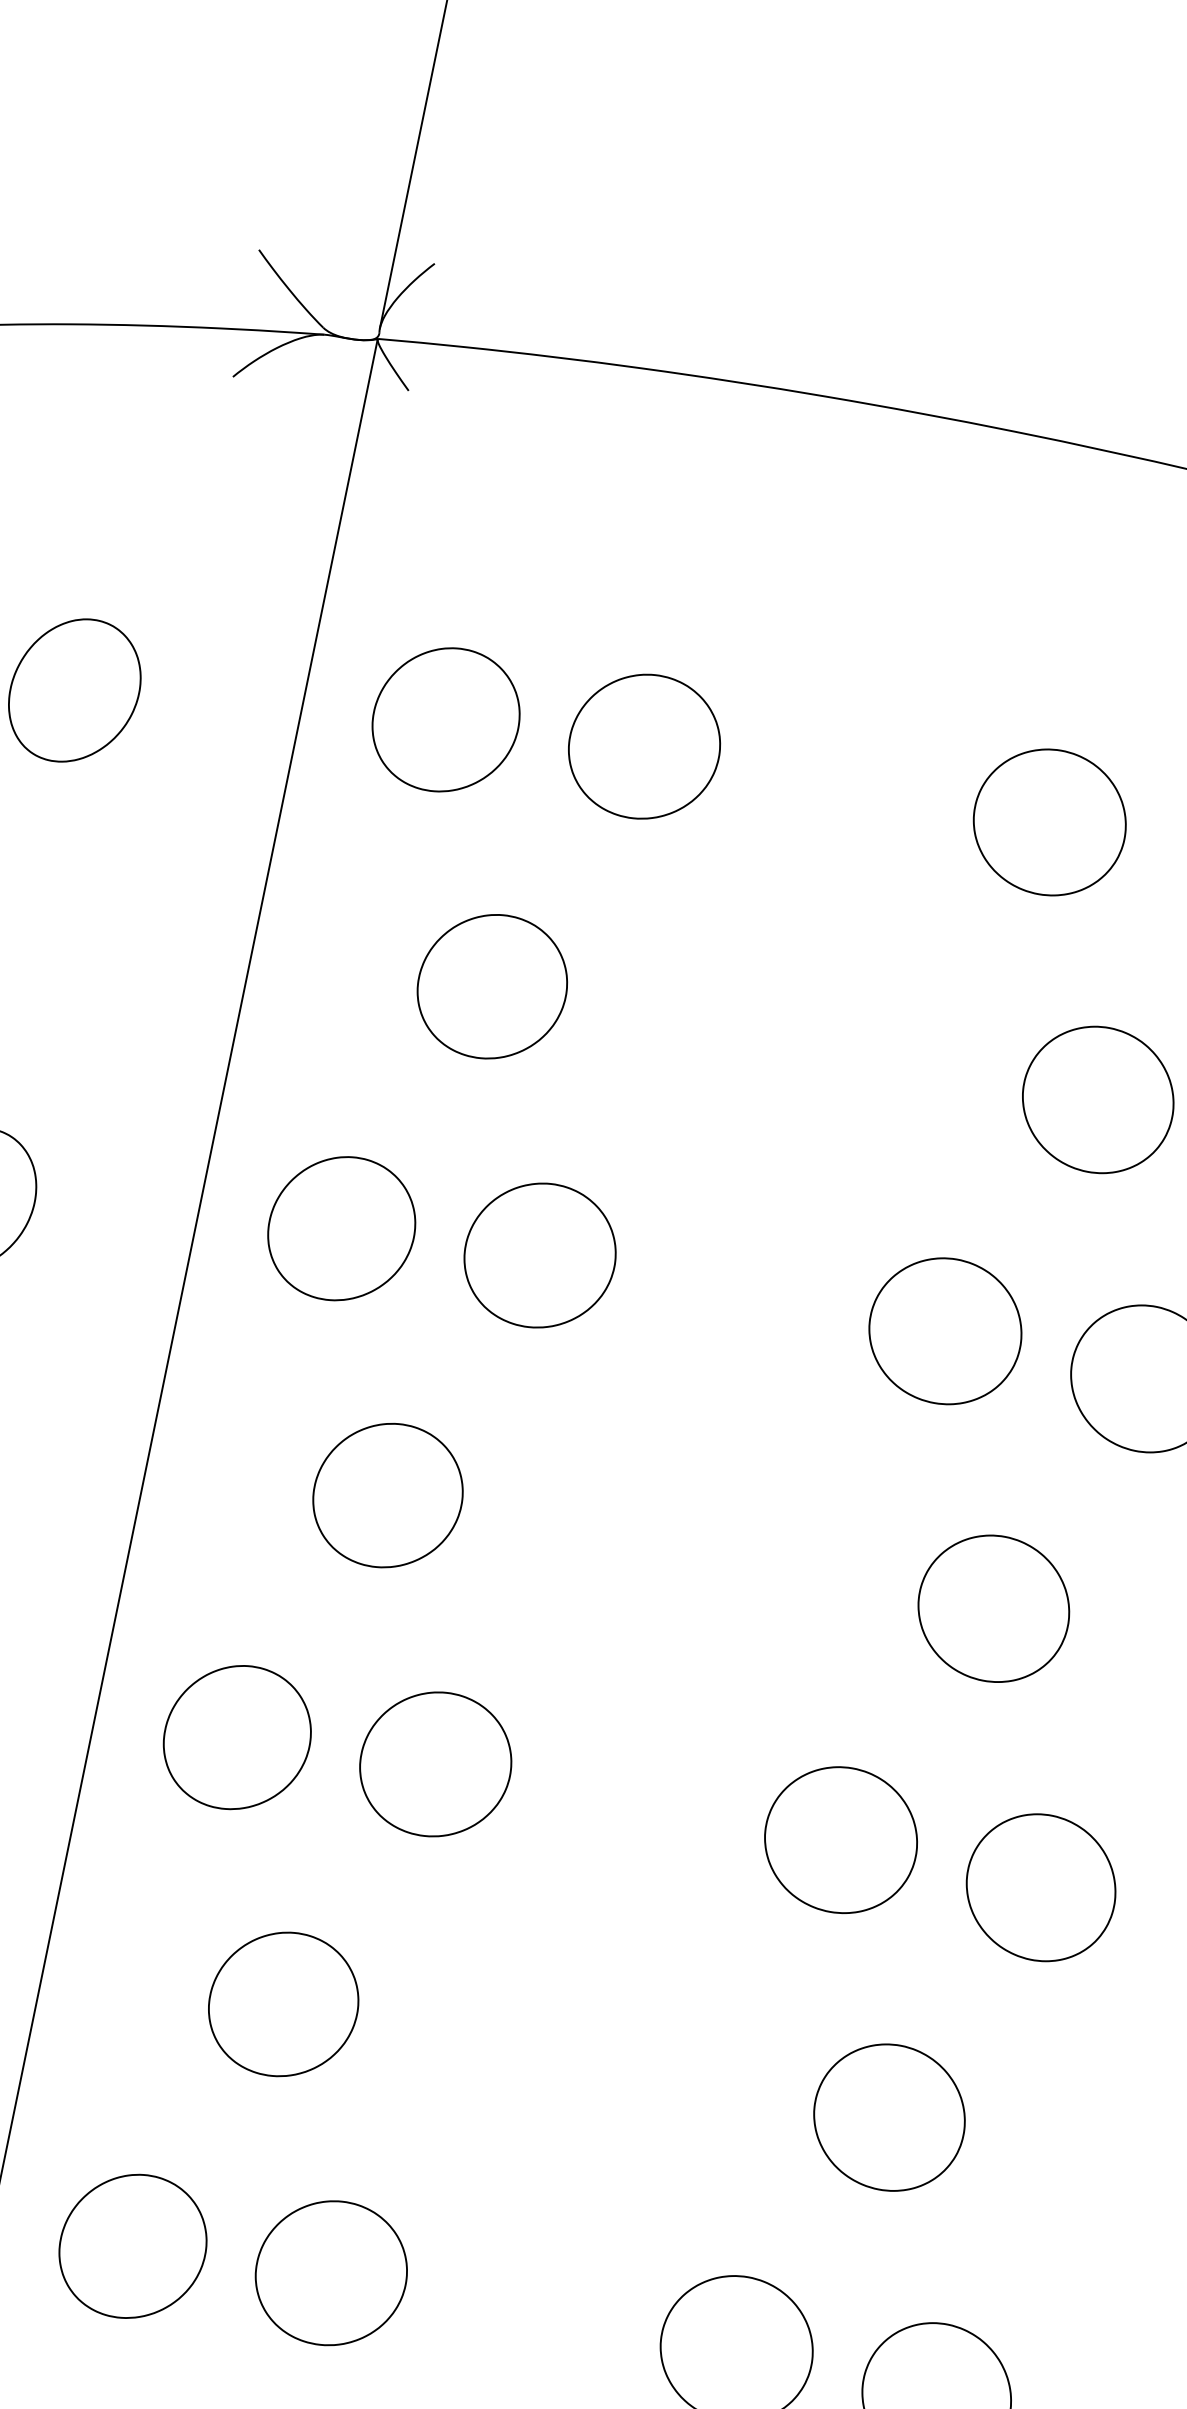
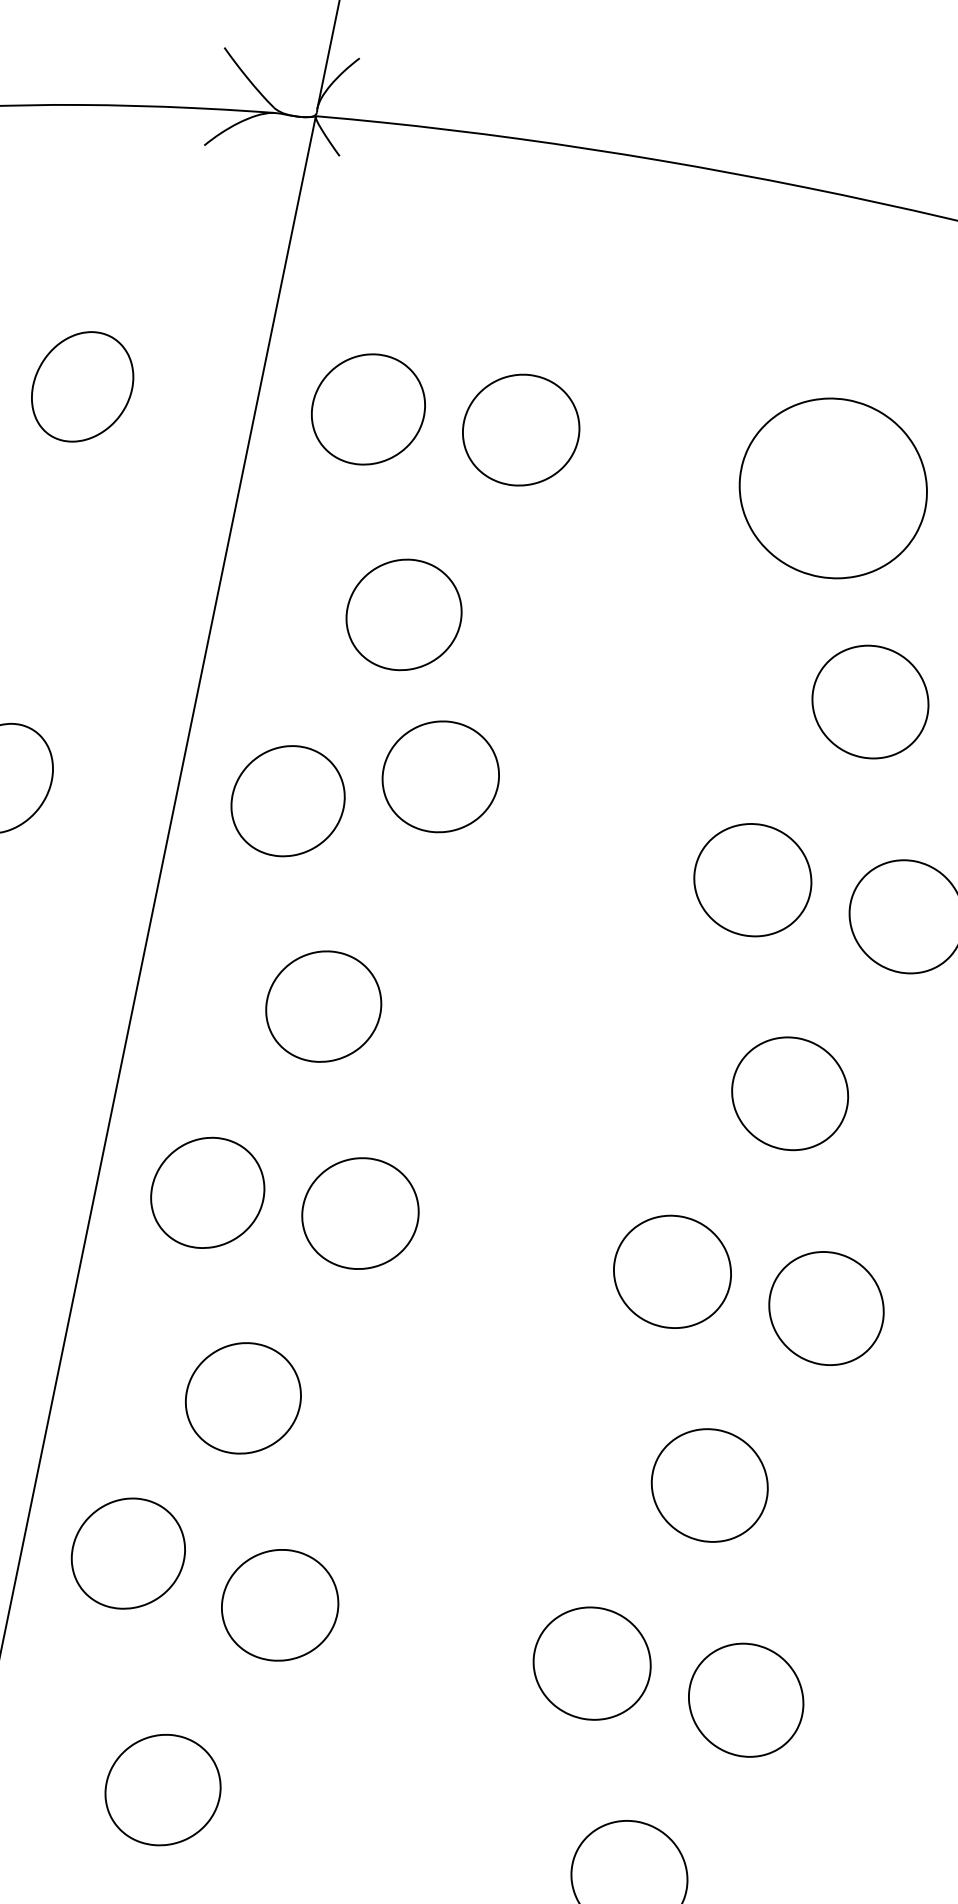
part: (1048, 822) -> (832, 488), size x1.6
part: (539, 1255) -> (440, 776), moved
part: (131, 2246) -> (127, 1553), moved

